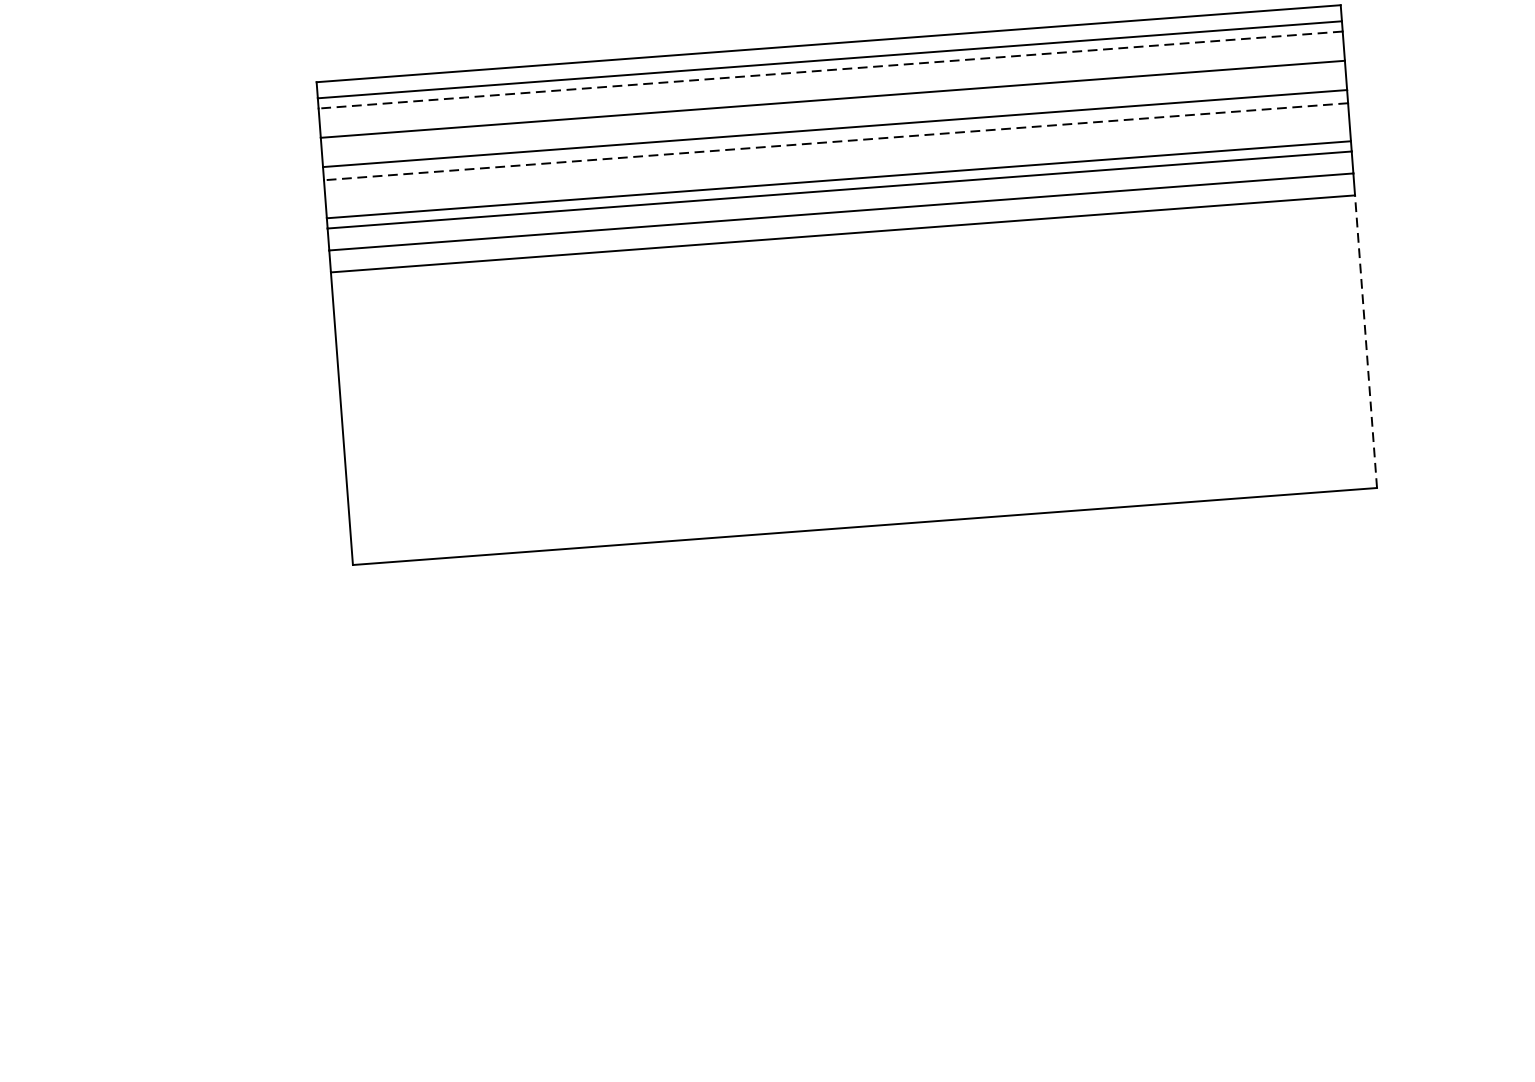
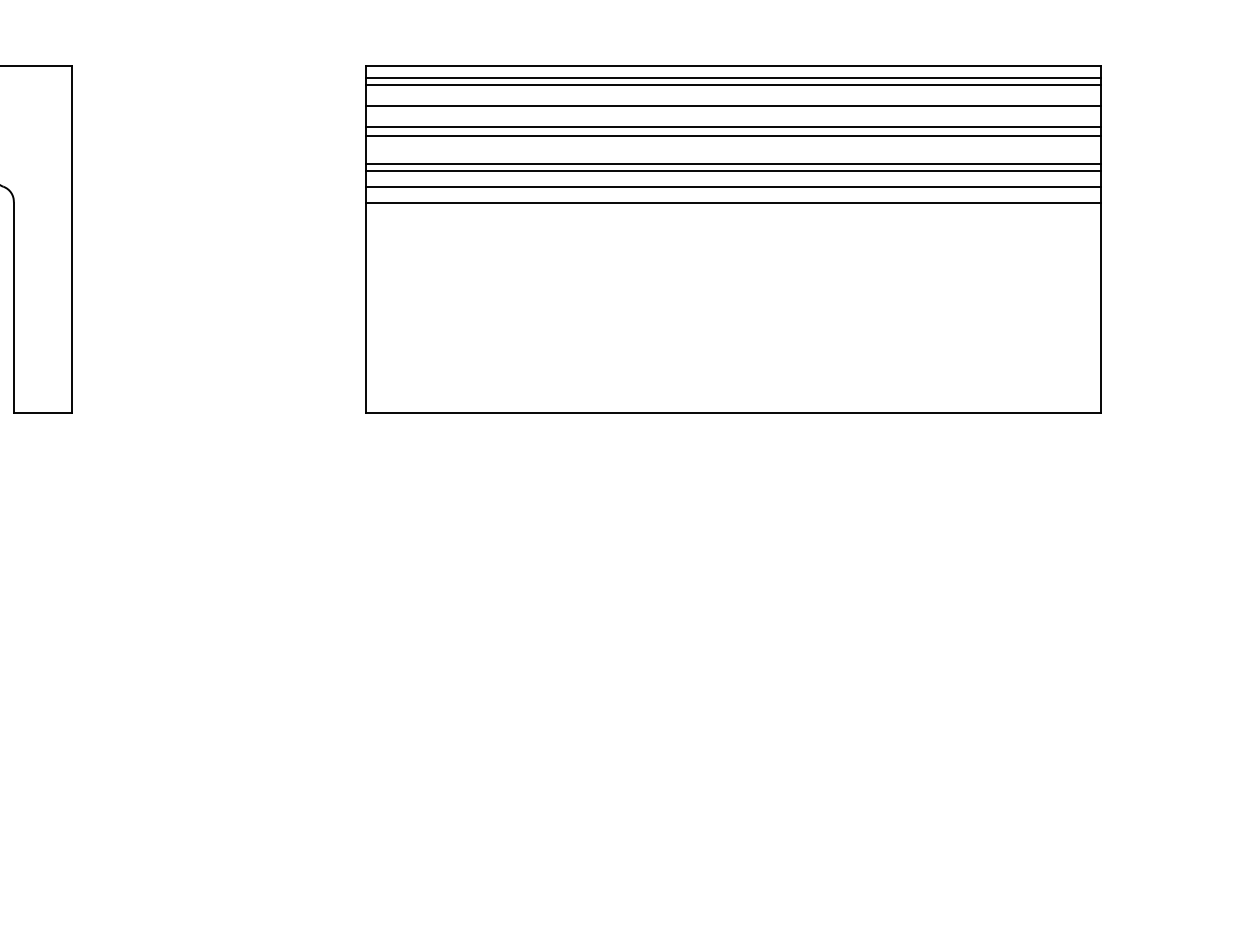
line: (829, 69) -> (732, 84), dashed -> solid
line: (834, 141) -> (732, 136), dashed -> solid
line: (1365, 341) -> (1100, 307), dashed -> solid

